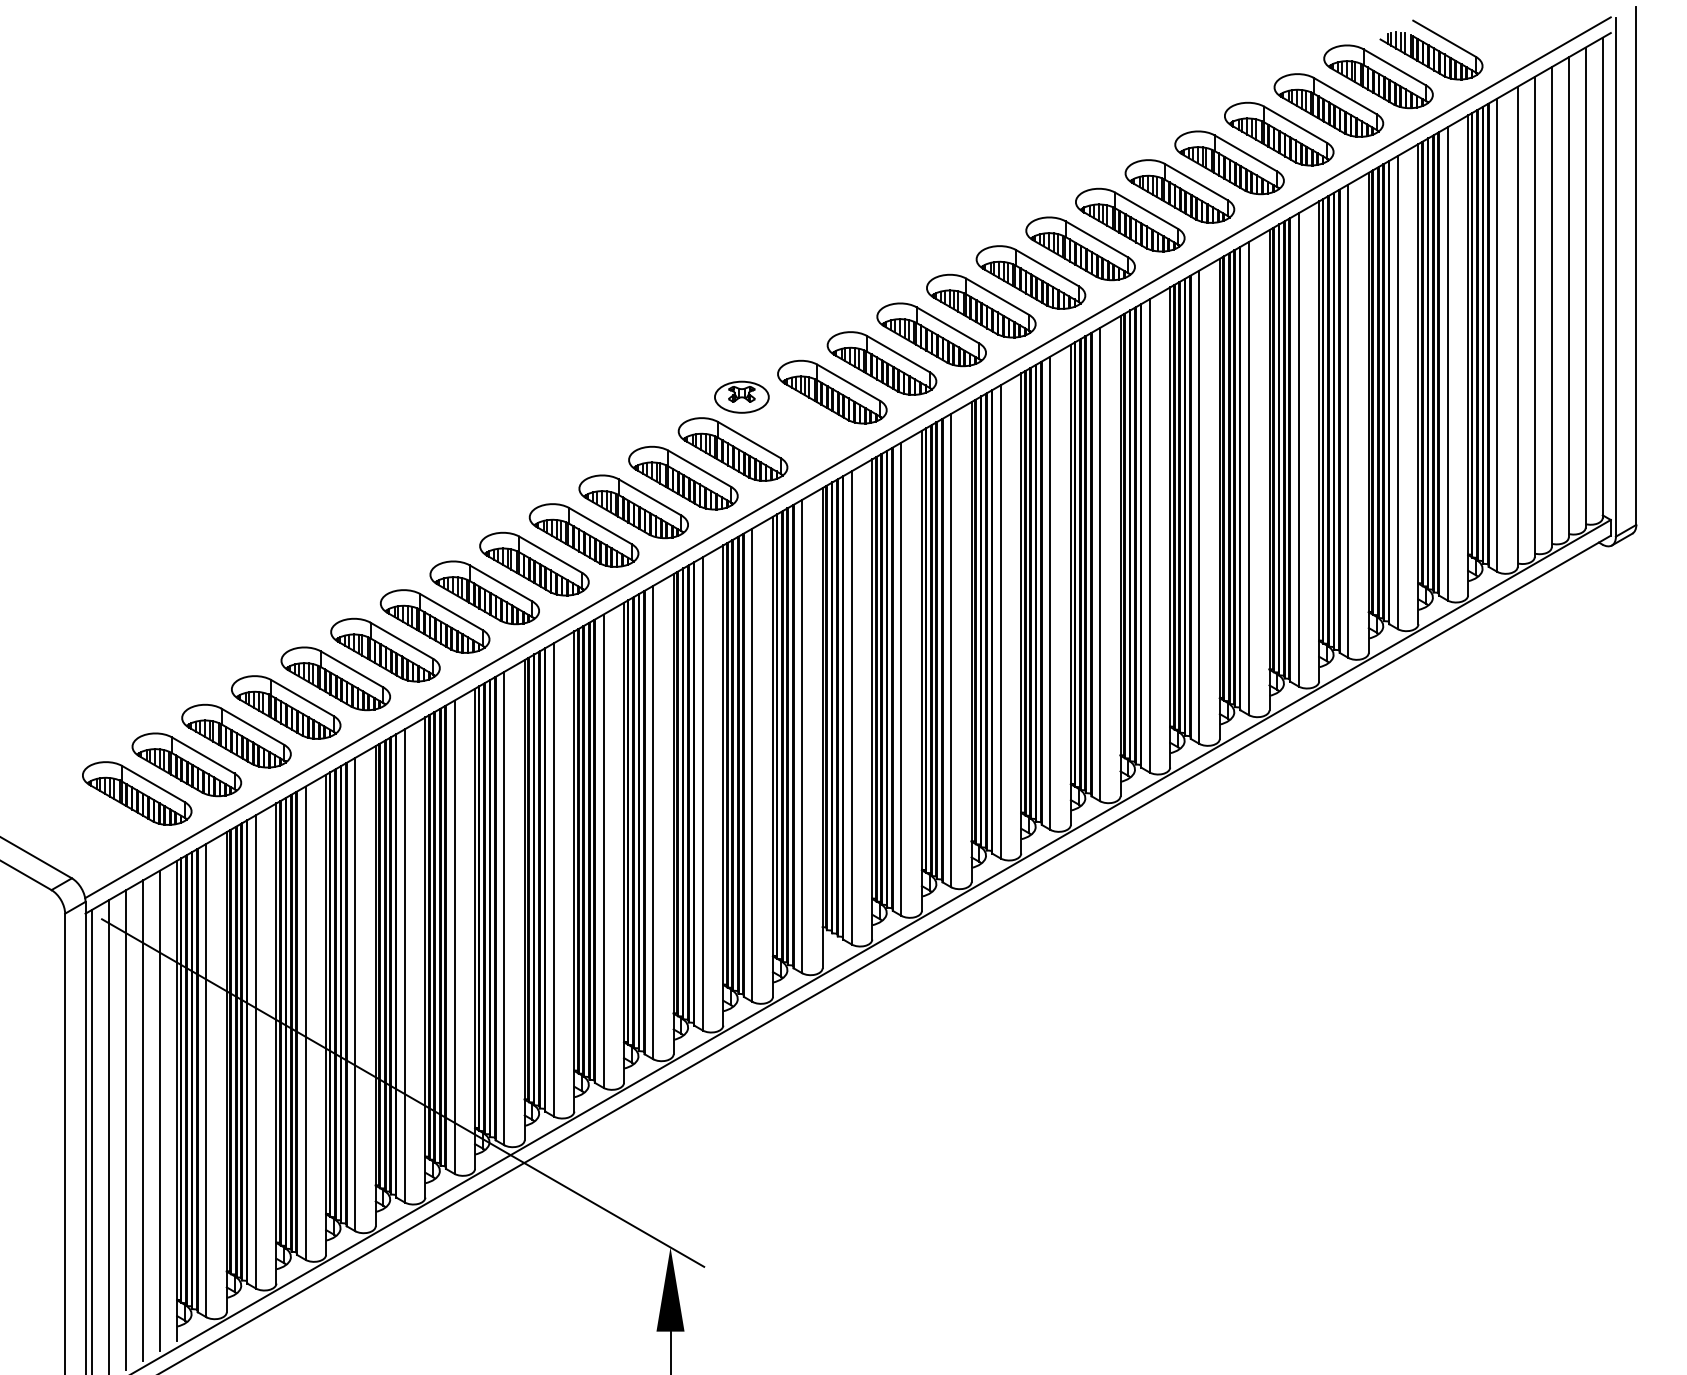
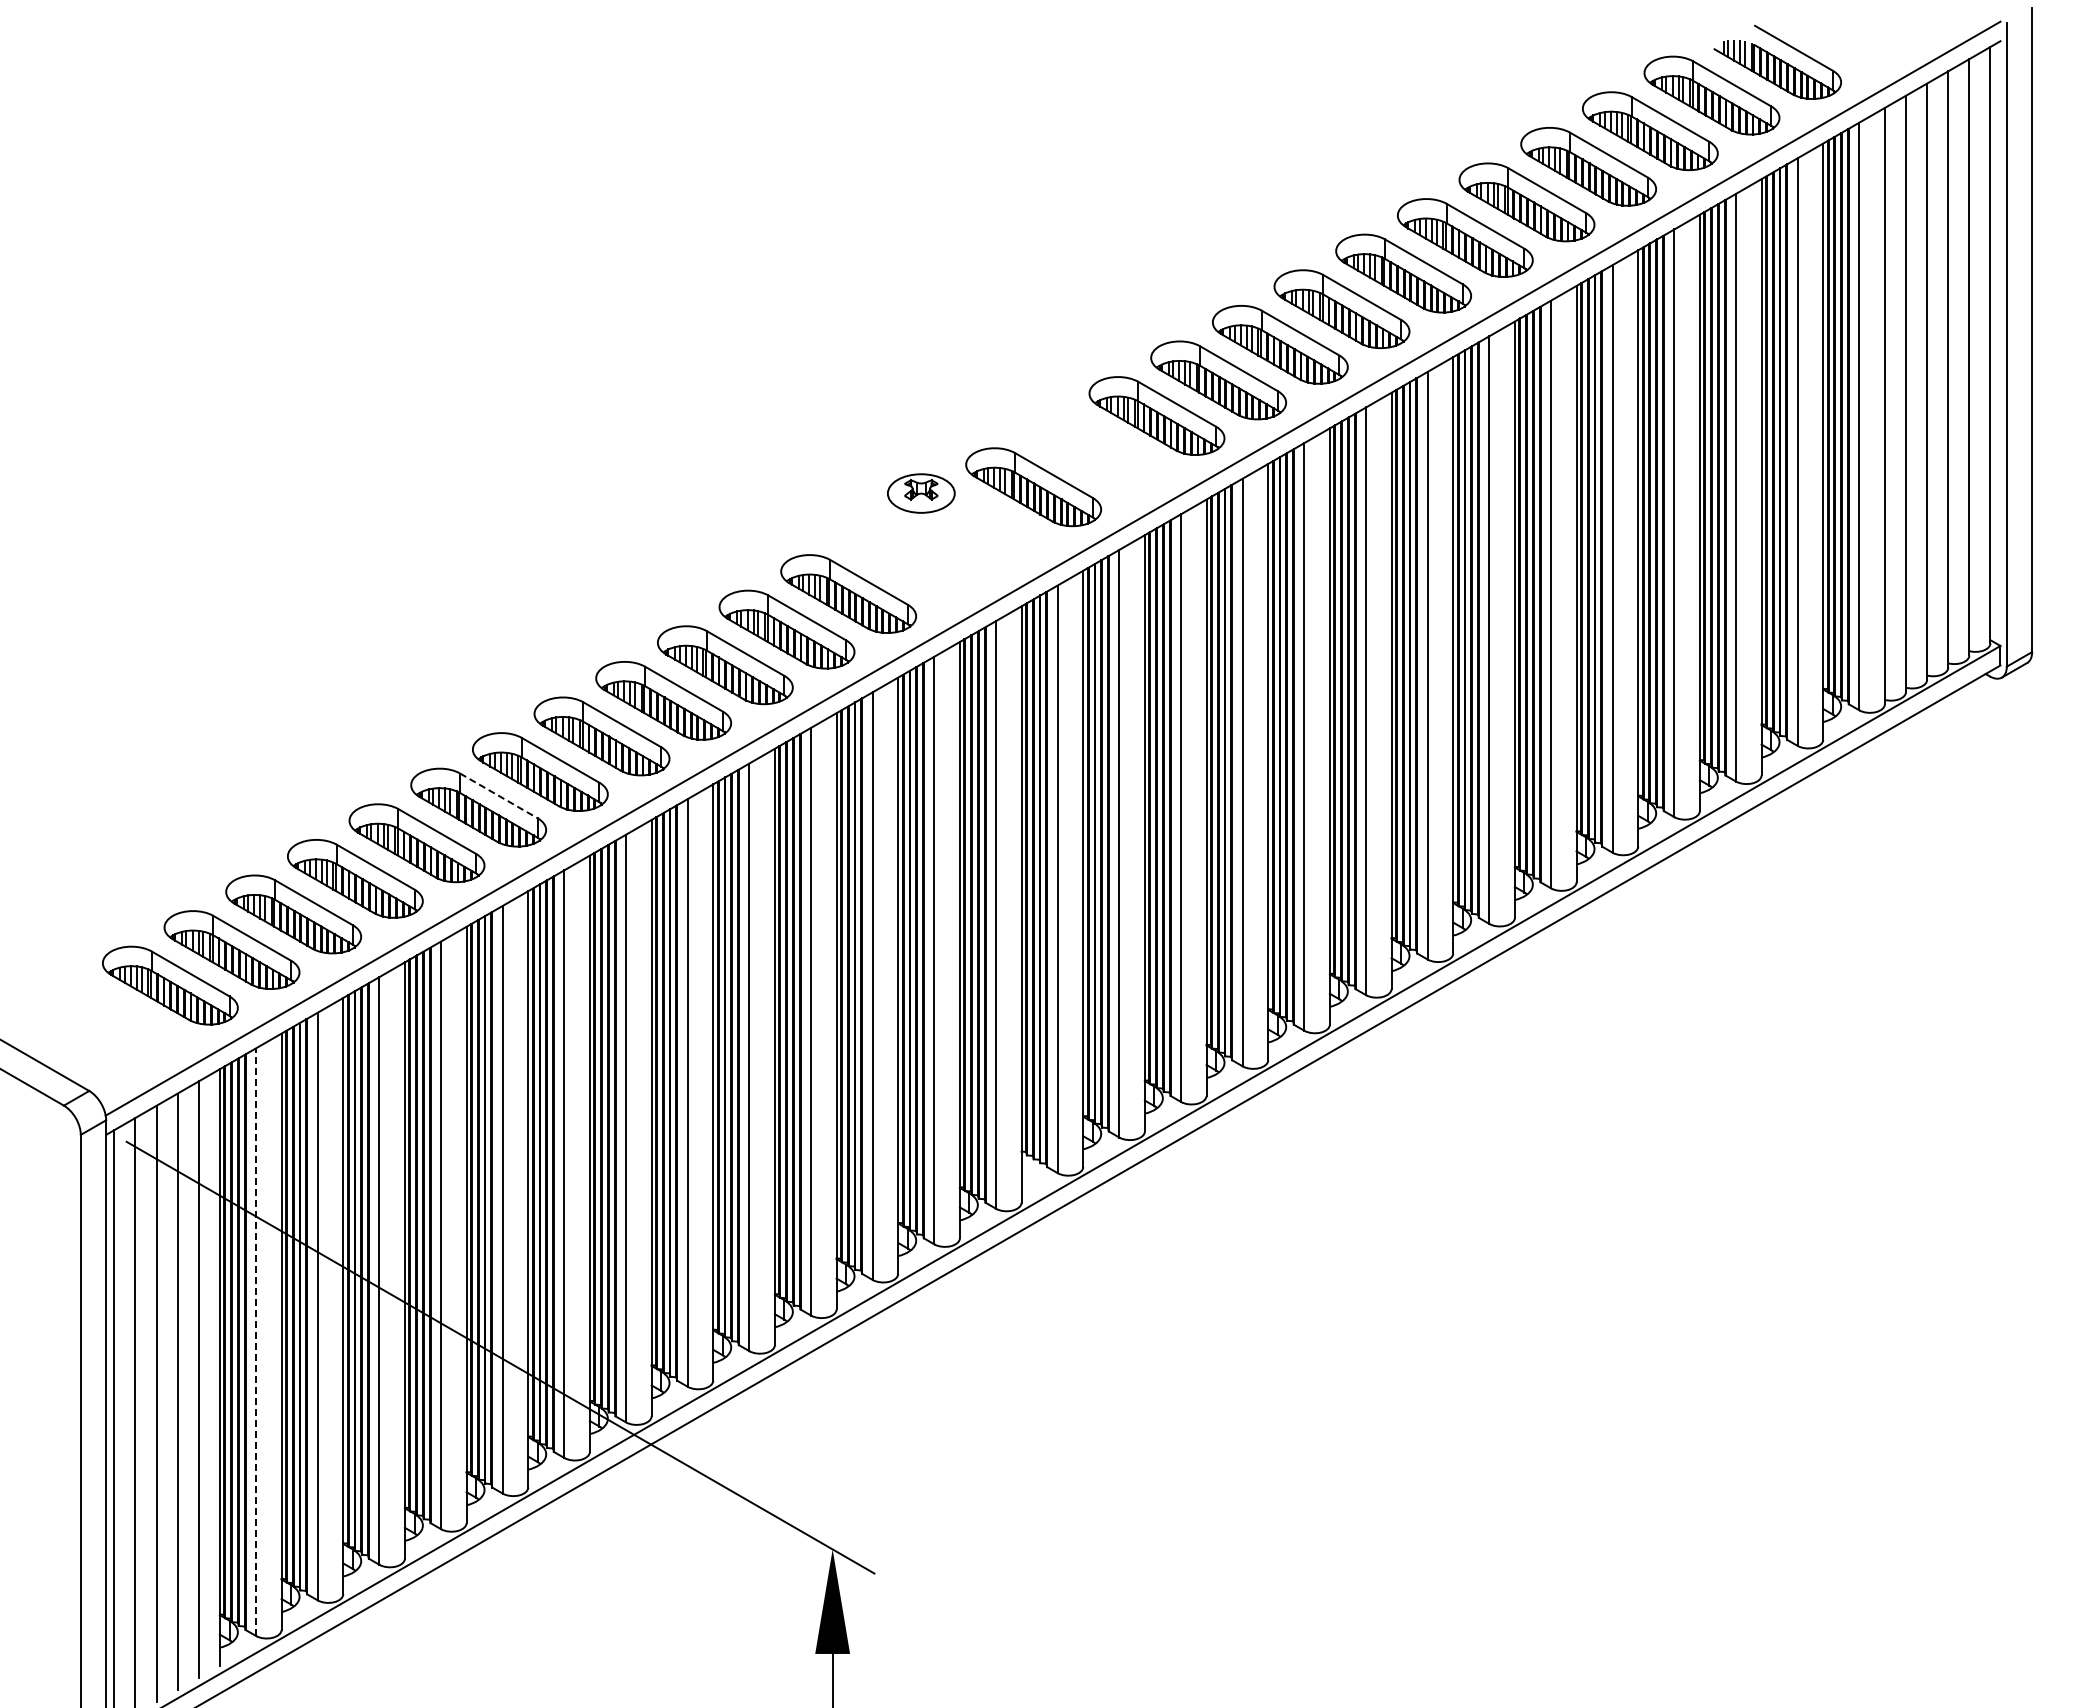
part: (882, 363) -> (1095, 451), removed
part: (733, 449) -> (910, 558), removed
line: (401, 640) -> (498, 795), solid -> dashed
line: (206, 1080) -> (256, 1342), solid -> dashed

